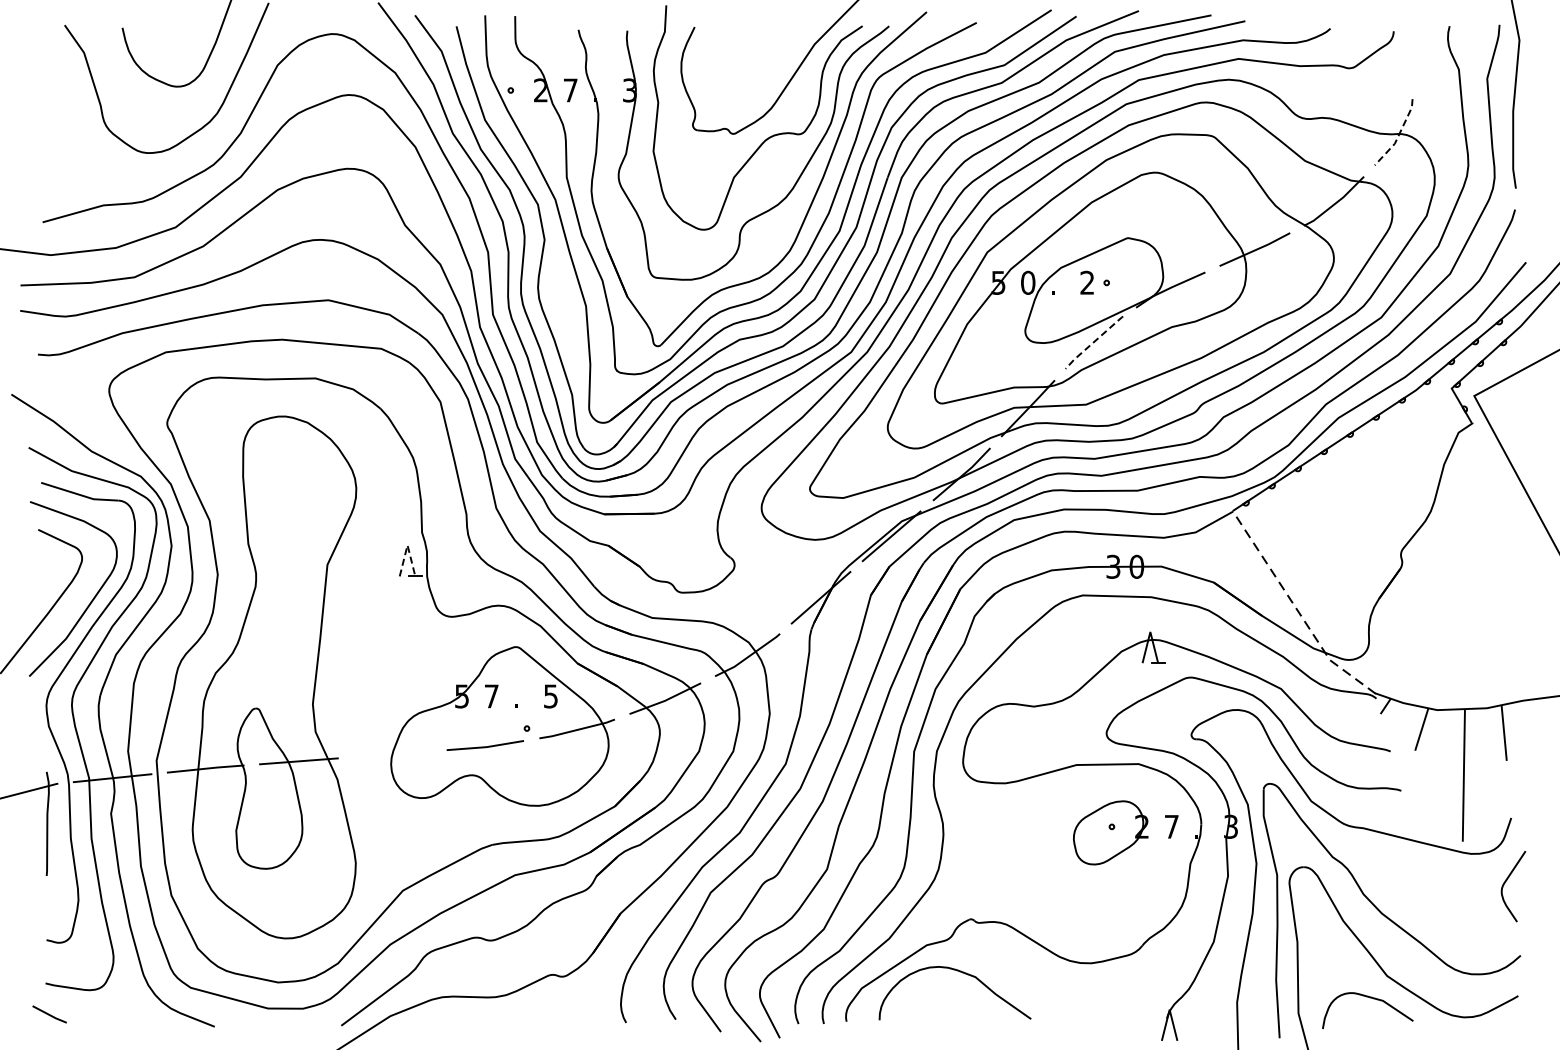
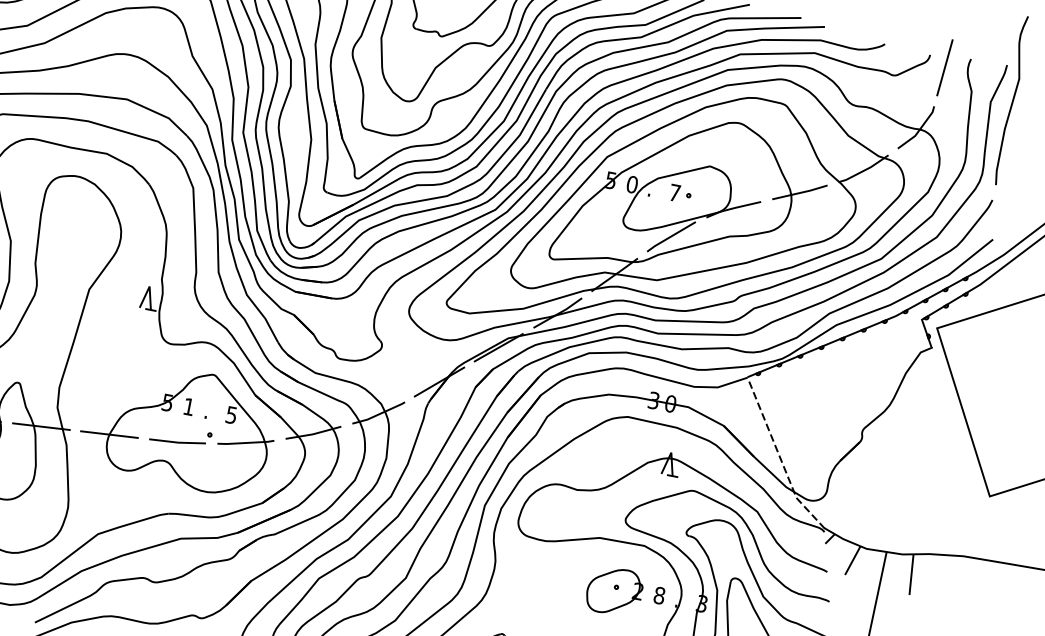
line: (1416, 44) -> (944, 67), added
line: (1398, 134) -> (919, 129), dashed -> solid
text: (1087, 282) -> (675, 192), 2 -> 7
line: (1093, 342) -> (670, 236), dashed -> solid
line: (407, 545) -> (149, 286), dashed -> solid
text: (491, 696) -> (188, 406), 7 -> 1
line: (392, 754) -> (109, 434), added
text: (1171, 826) -> (659, 595), 7 -> 8

